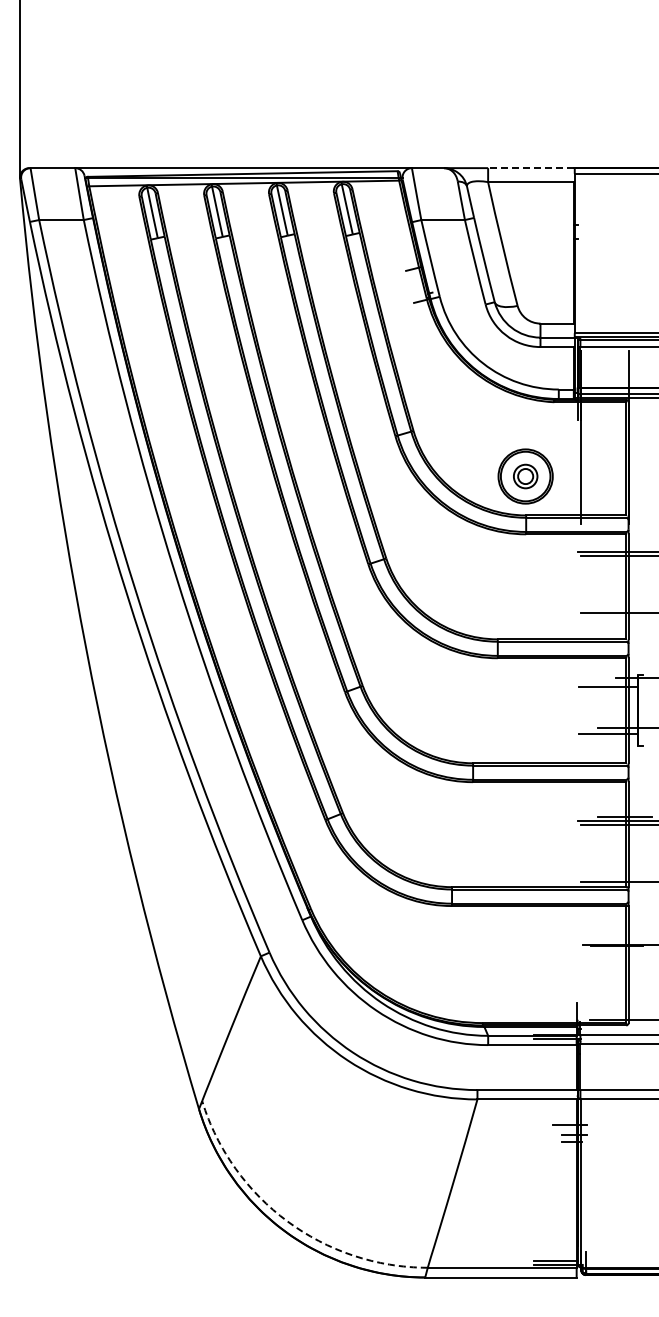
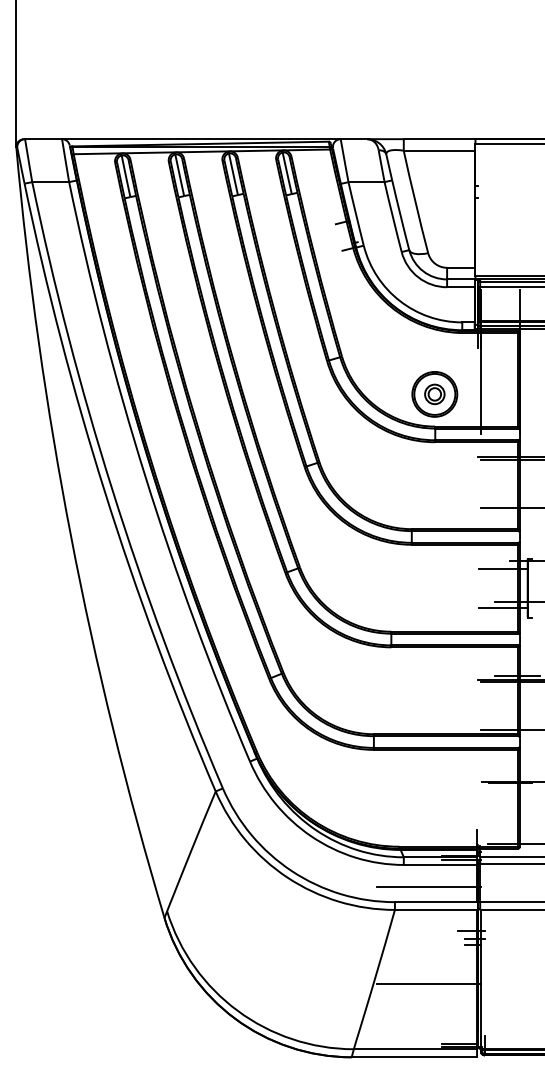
line: (530, 168) -> (438, 139), dashed -> solid
line: (518, 1071) -> (428, 886), added
line: (518, 1189) -> (428, 984), added
arc: (287, 1221) -> (237, 1010), dashed -> solid

